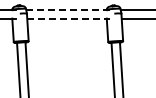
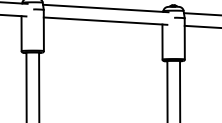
line: (67, 10) -> (104, 8), dashed -> solid
line: (69, 18) -> (106, 21), dashed -> solid

